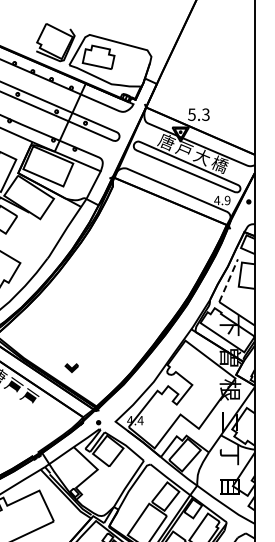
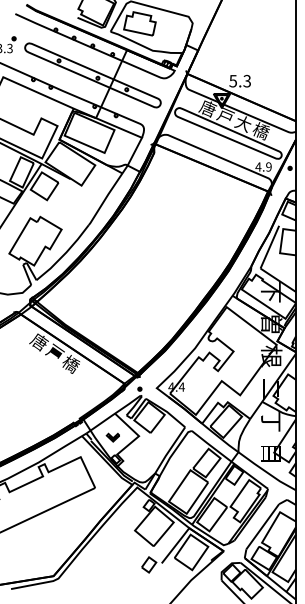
line: (229, 280) -> (270, 246), dashed -> solid
part: (71, 368) -> (112, 437), moved
text: (29, 397) -> (70, 363), 戸 -> 橋

